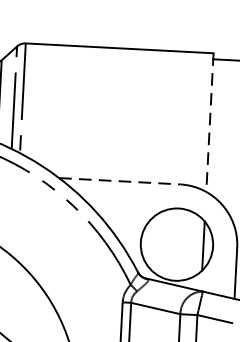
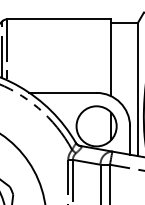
line: (210, 123) -> (111, 58), dashed -> solid
line: (120, 180) -> (63, 92), dashed -> solid

